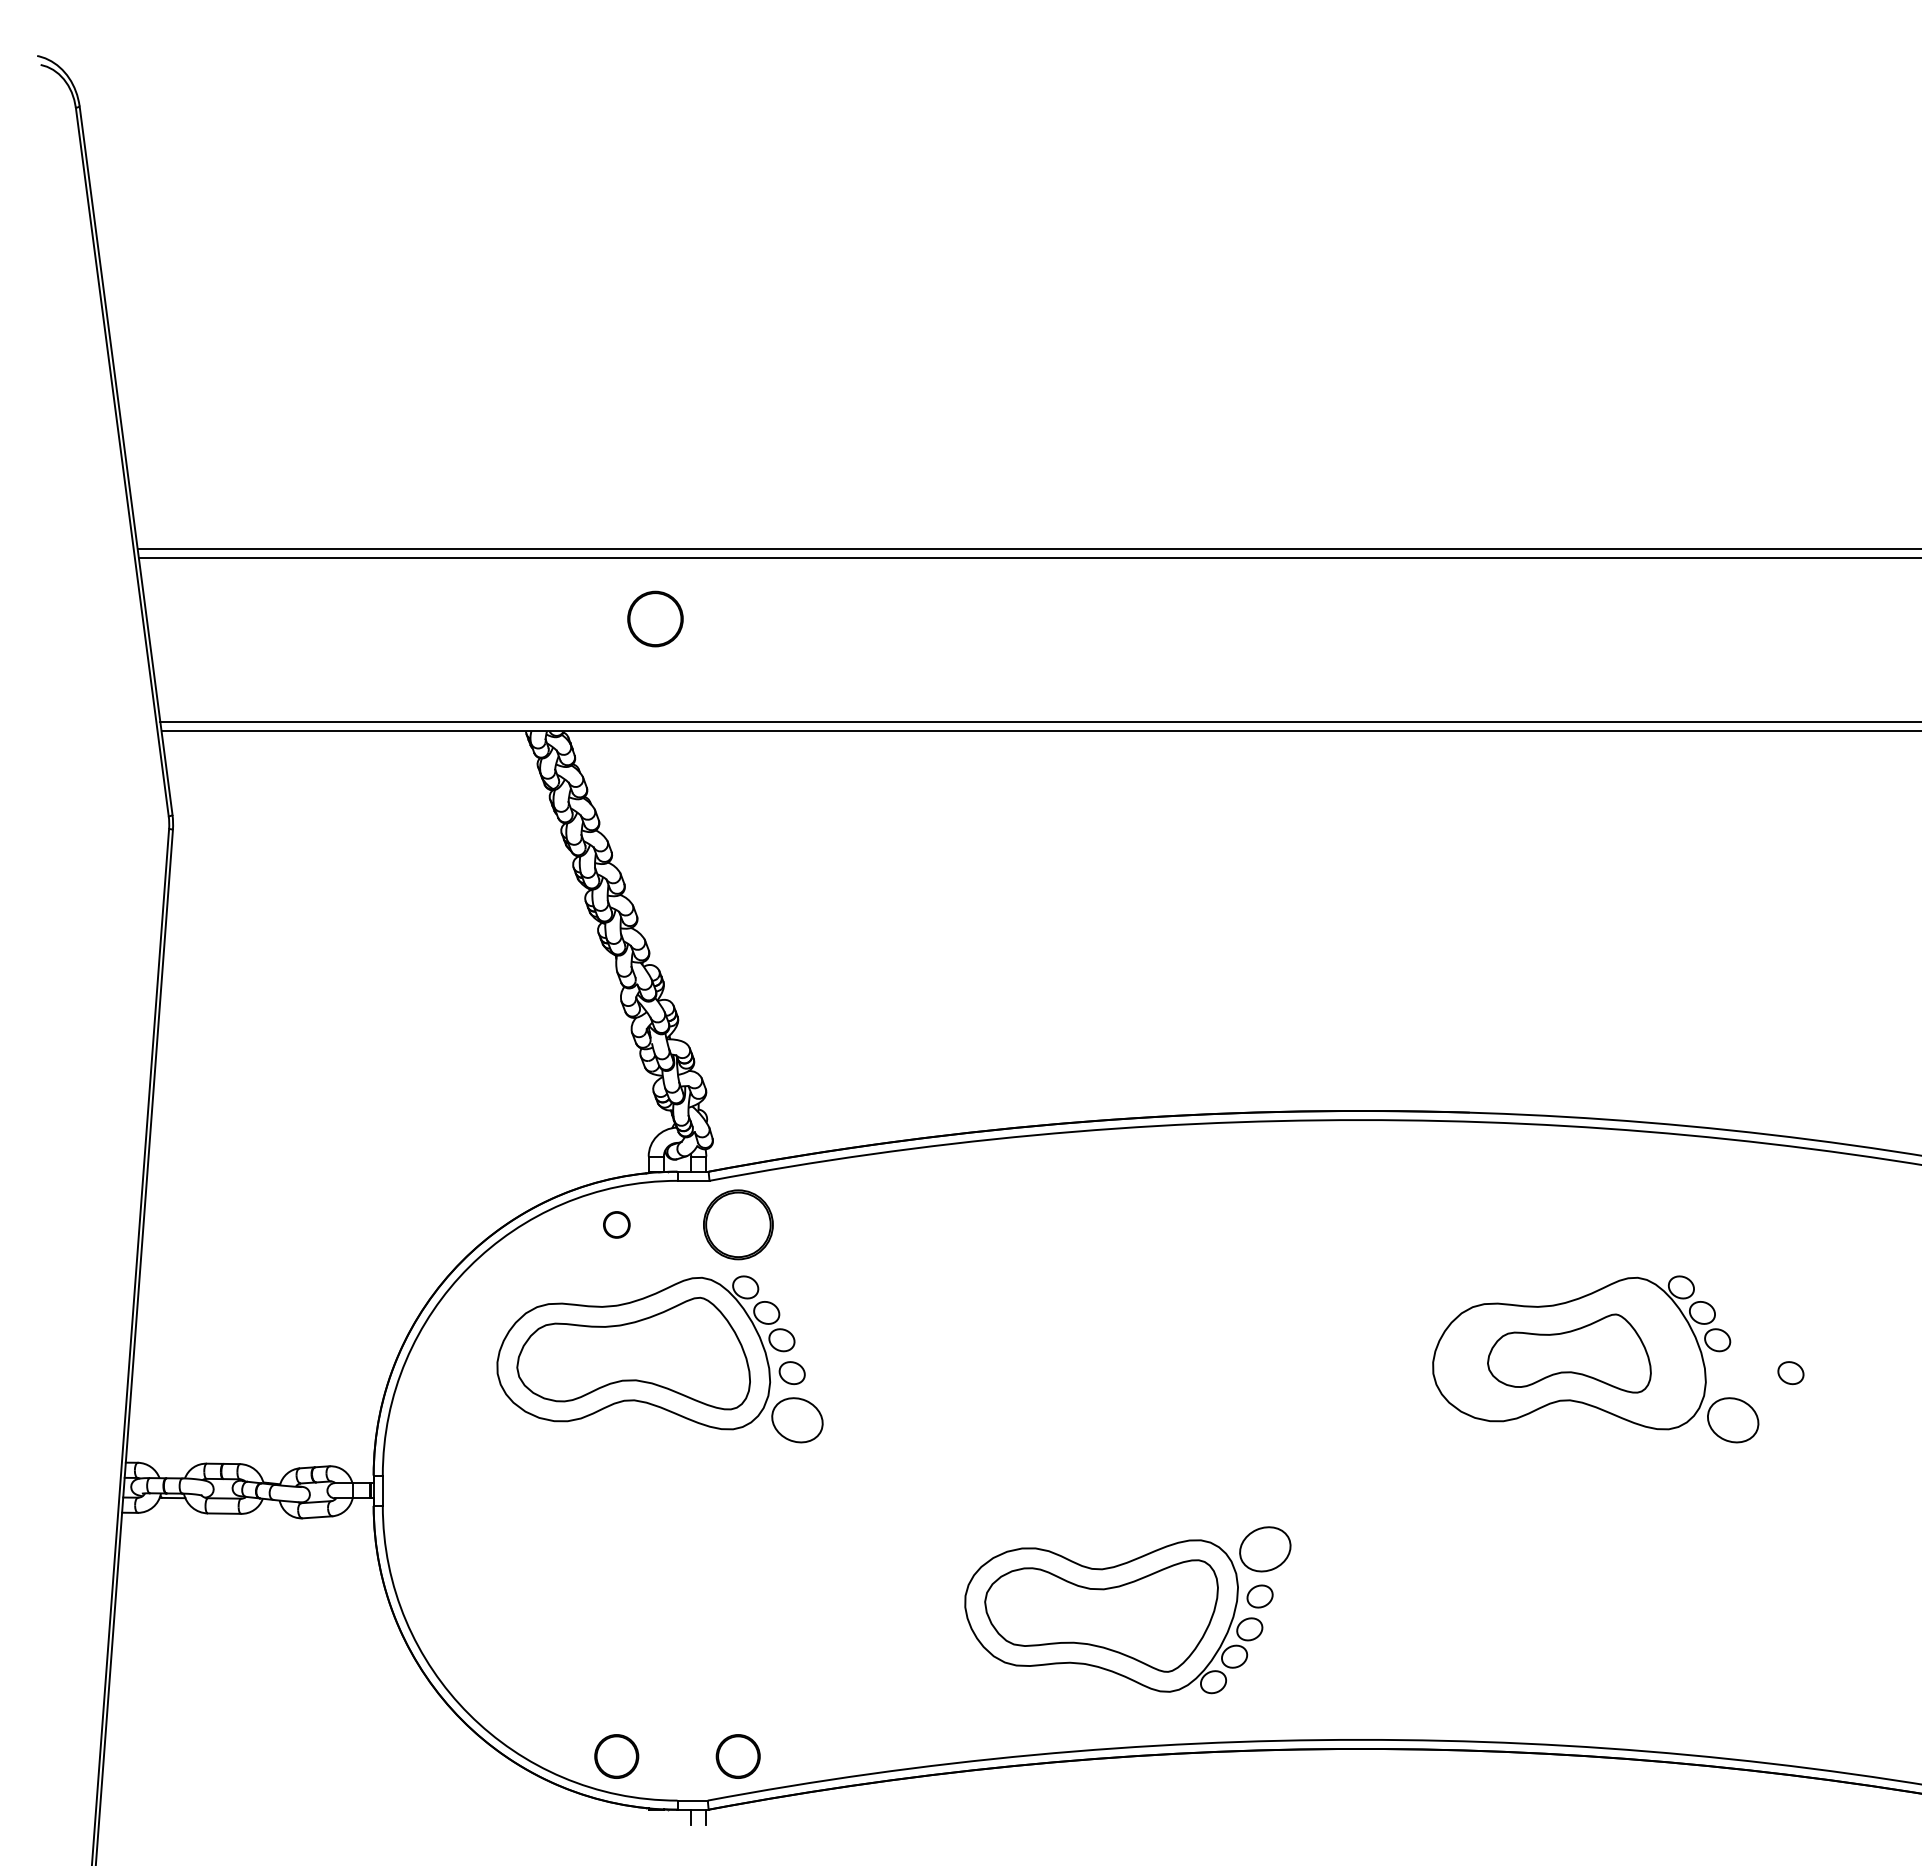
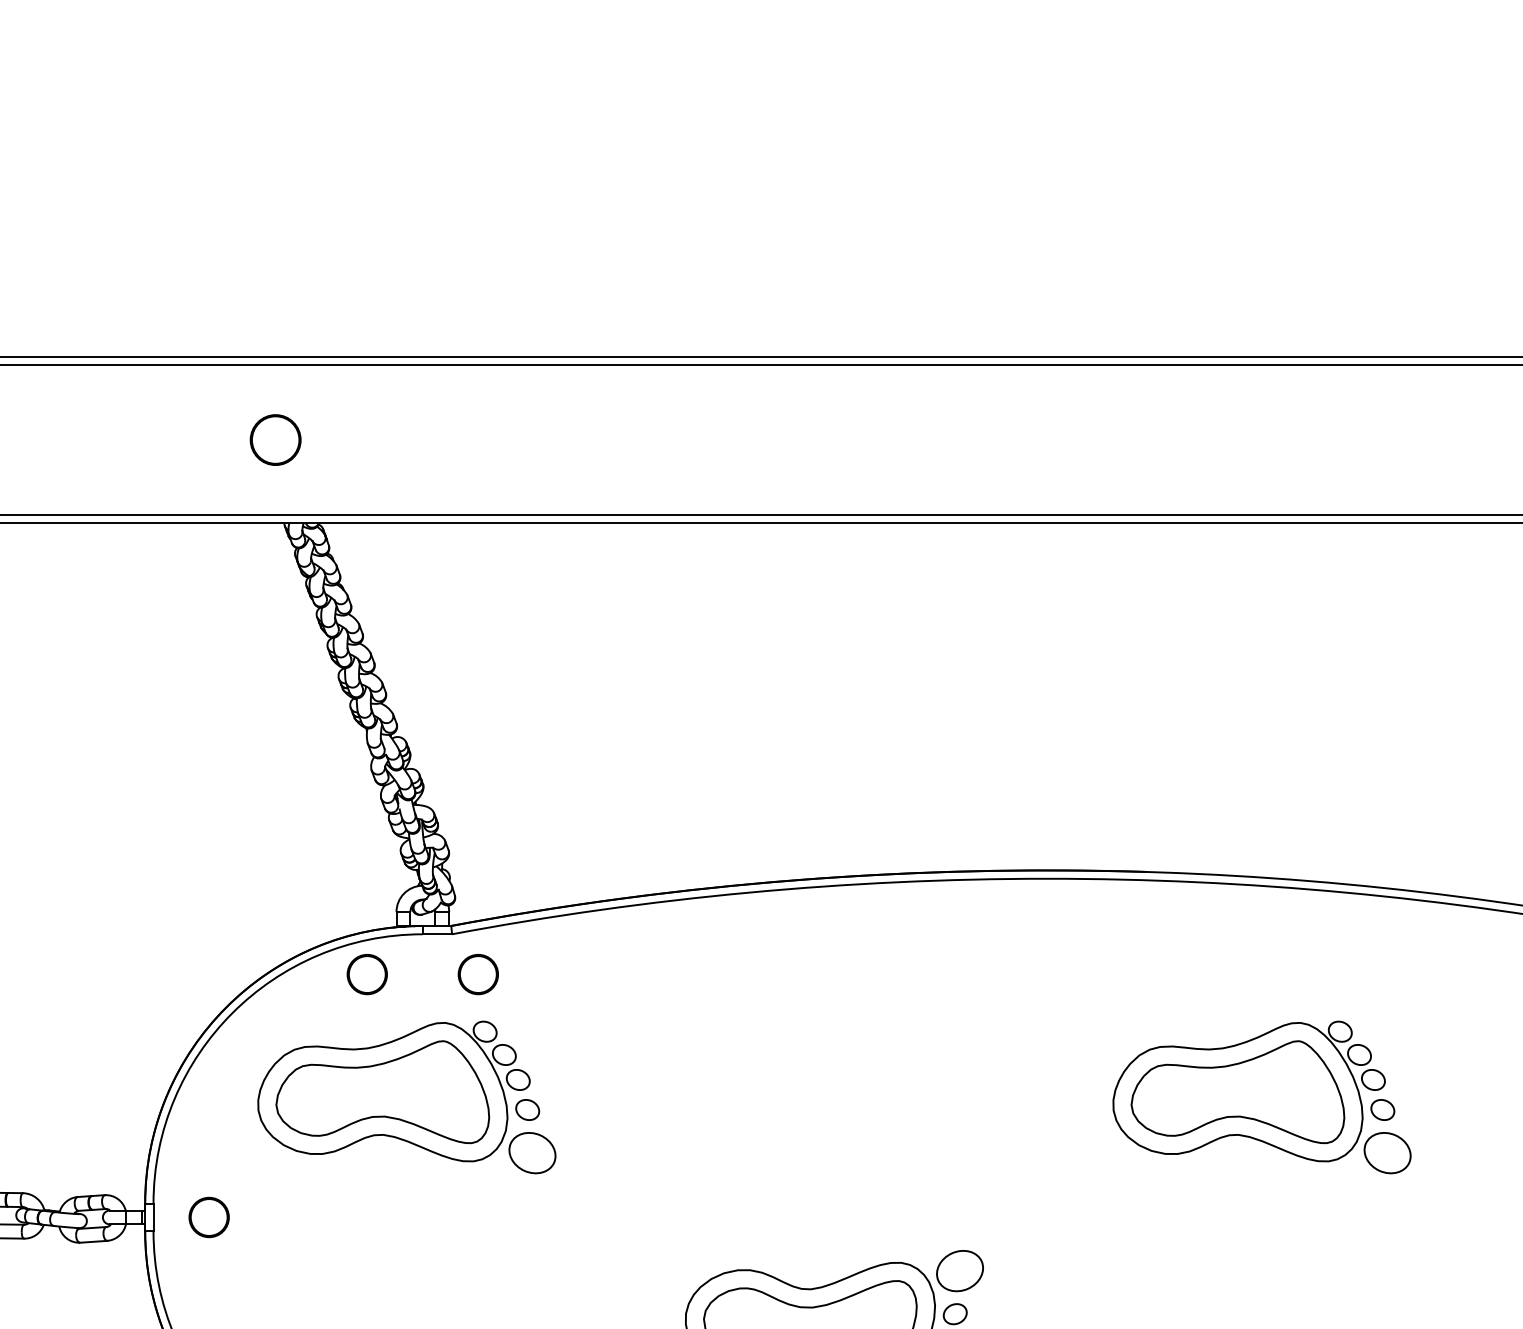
part: (655, 618) -> (275, 439), moved
circle: (616, 1224) -> (367, 974), size x1.67
part: (737, 1224) -> (477, 974), size x0.62
part: (1569, 1353) -> (1238, 1092), size x1.43
part: (1790, 1373) -> (1382, 1110), moved
part: (443, 1490) -> (208, 1217), added

